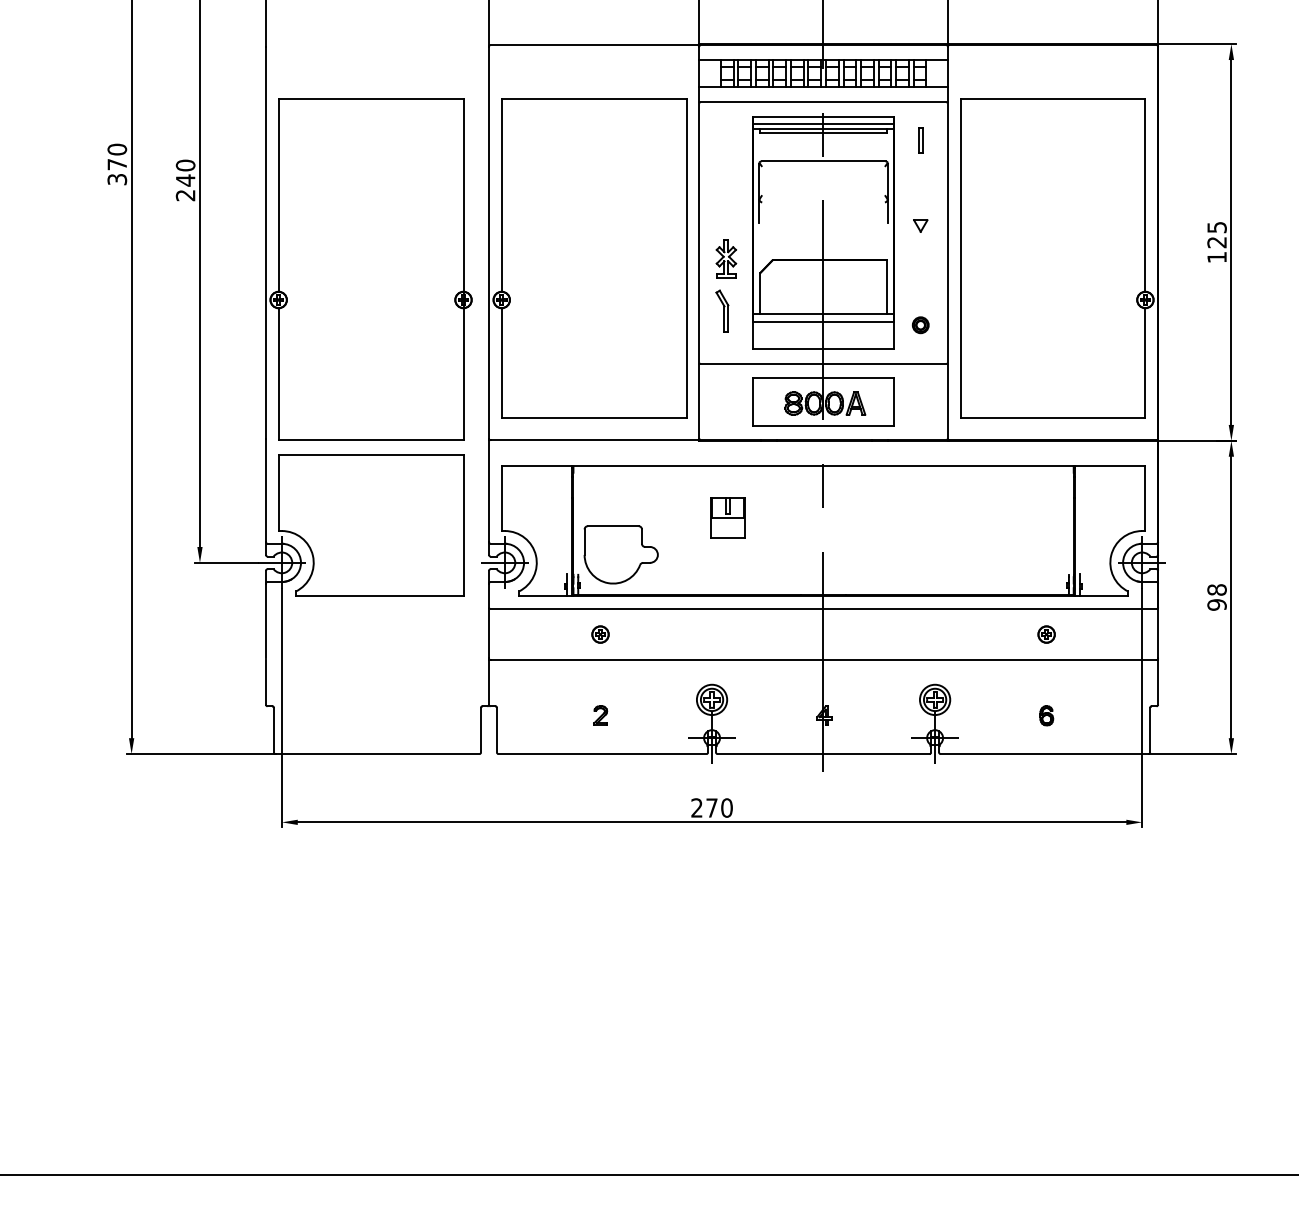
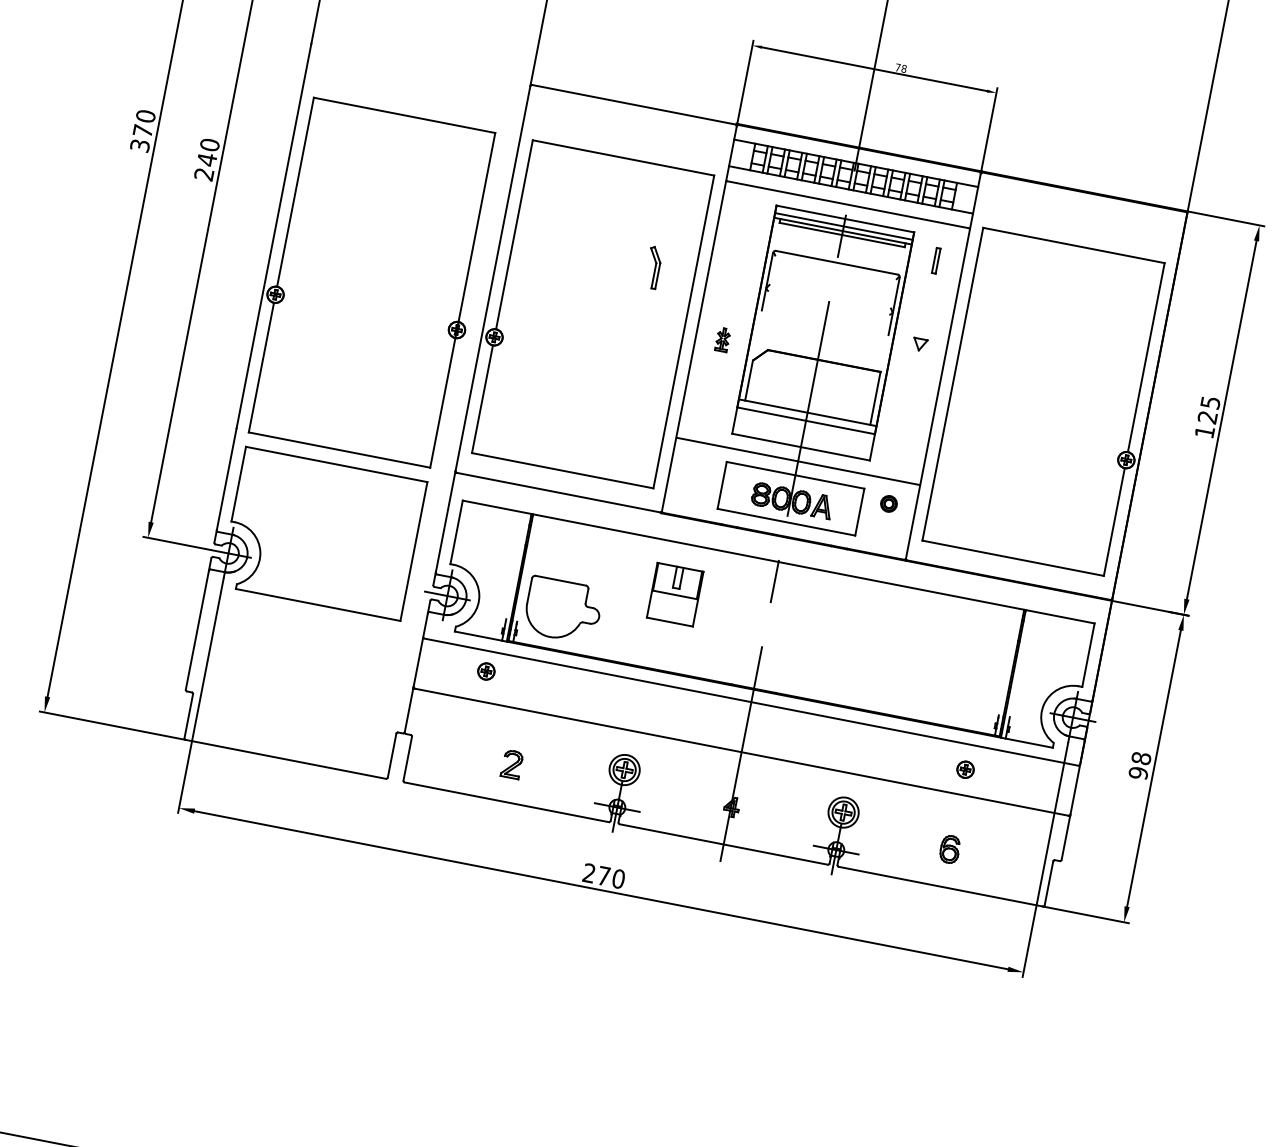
part: (726, 258) -> (723, 339), size x0.6
part: (722, 310) -> (653, 266), moved
part: (920, 325) -> (888, 504), moved
part: (727, 517) -> (674, 593), size x1.4
part: (600, 634) -> (486, 671), moved
part: (600, 715) -> (512, 764), size x1.4
part: (1046, 715) -> (949, 849), size x1.4

